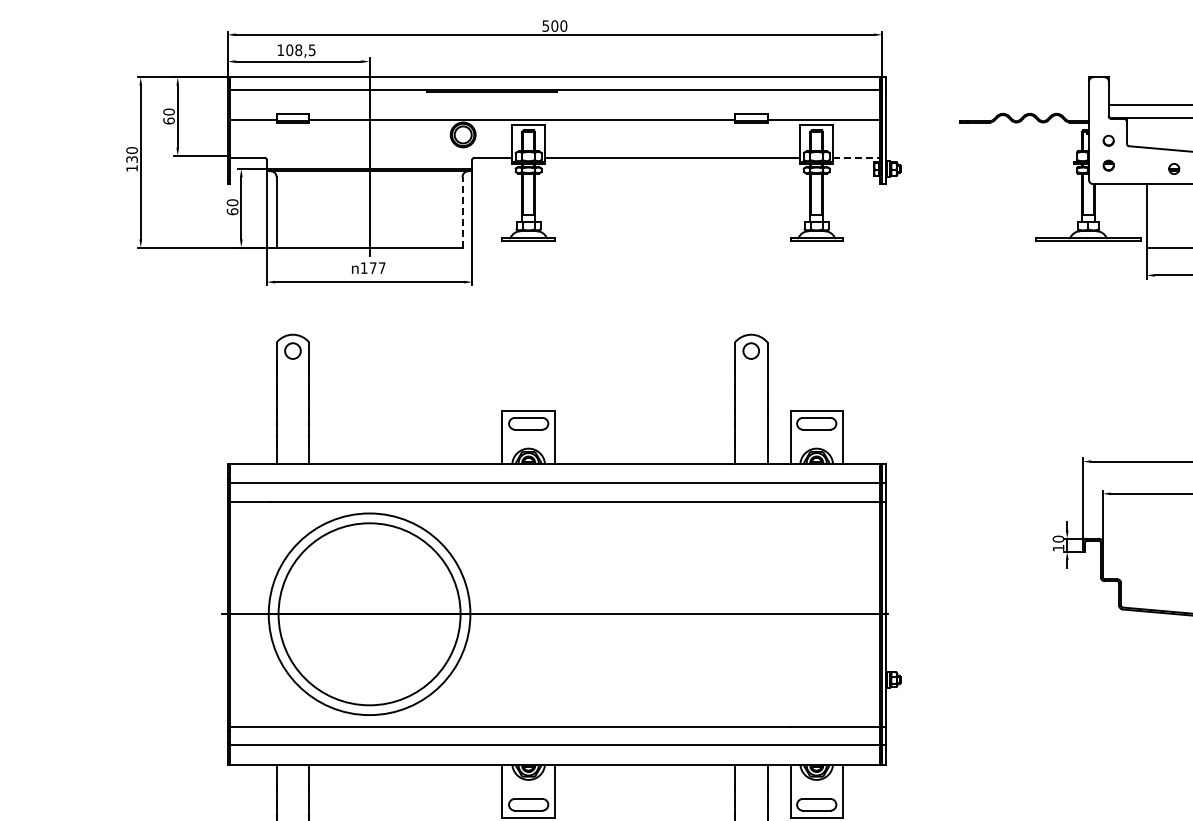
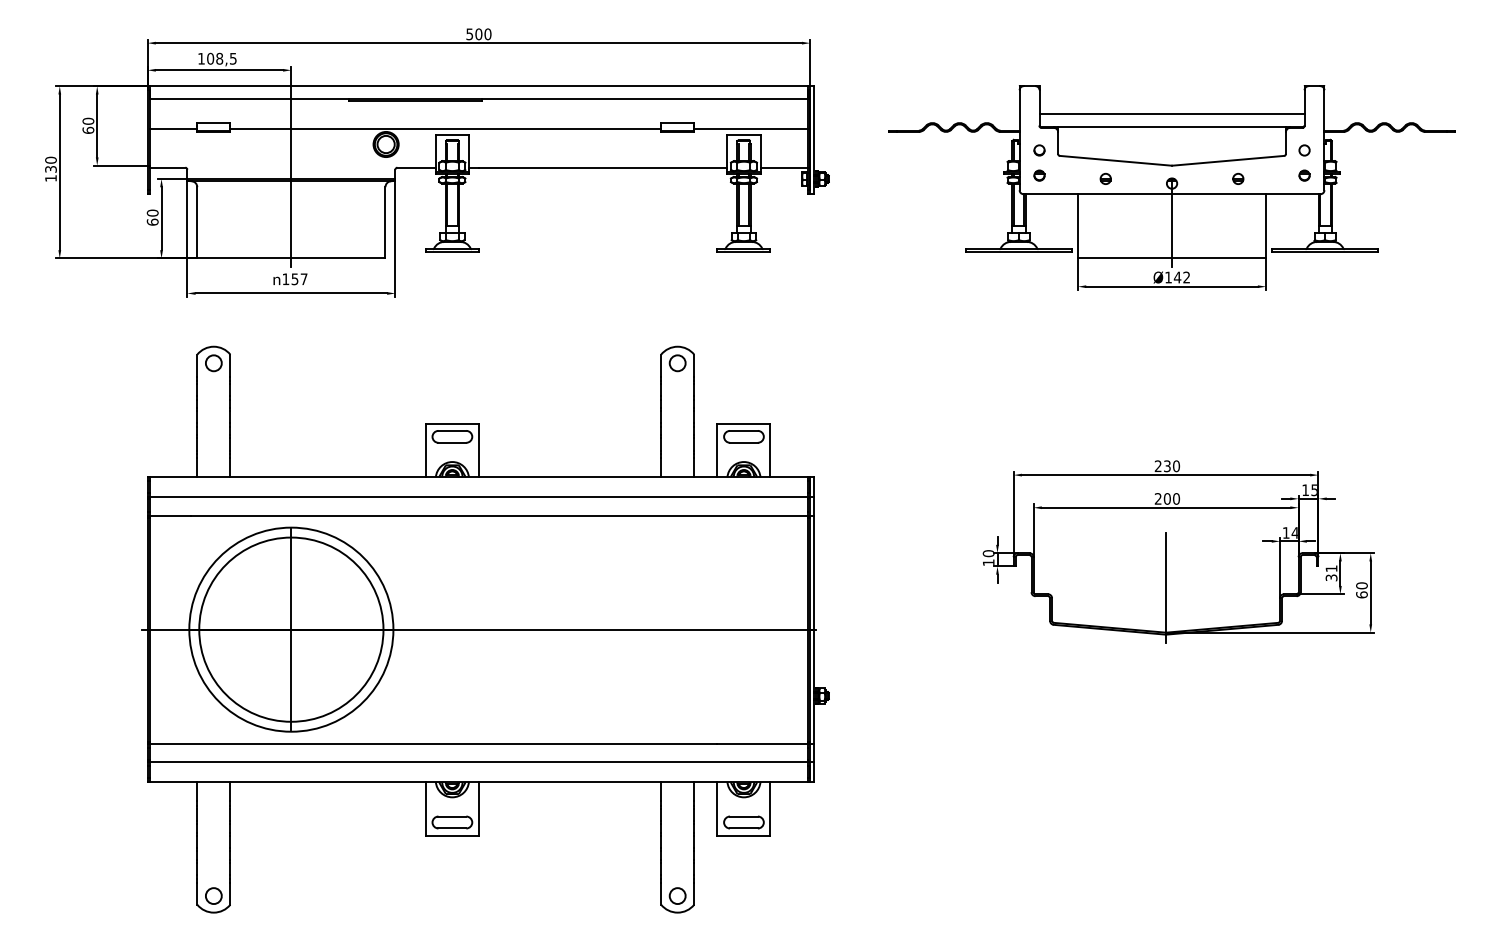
line: (856, 157) -> (784, 167), dashed -> solid
line: (462, 212) -> (385, 222), dashed -> solid
text: (372, 268) -> (294, 279), 177 -> 157
line: (369, 614) -> (291, 629), added

